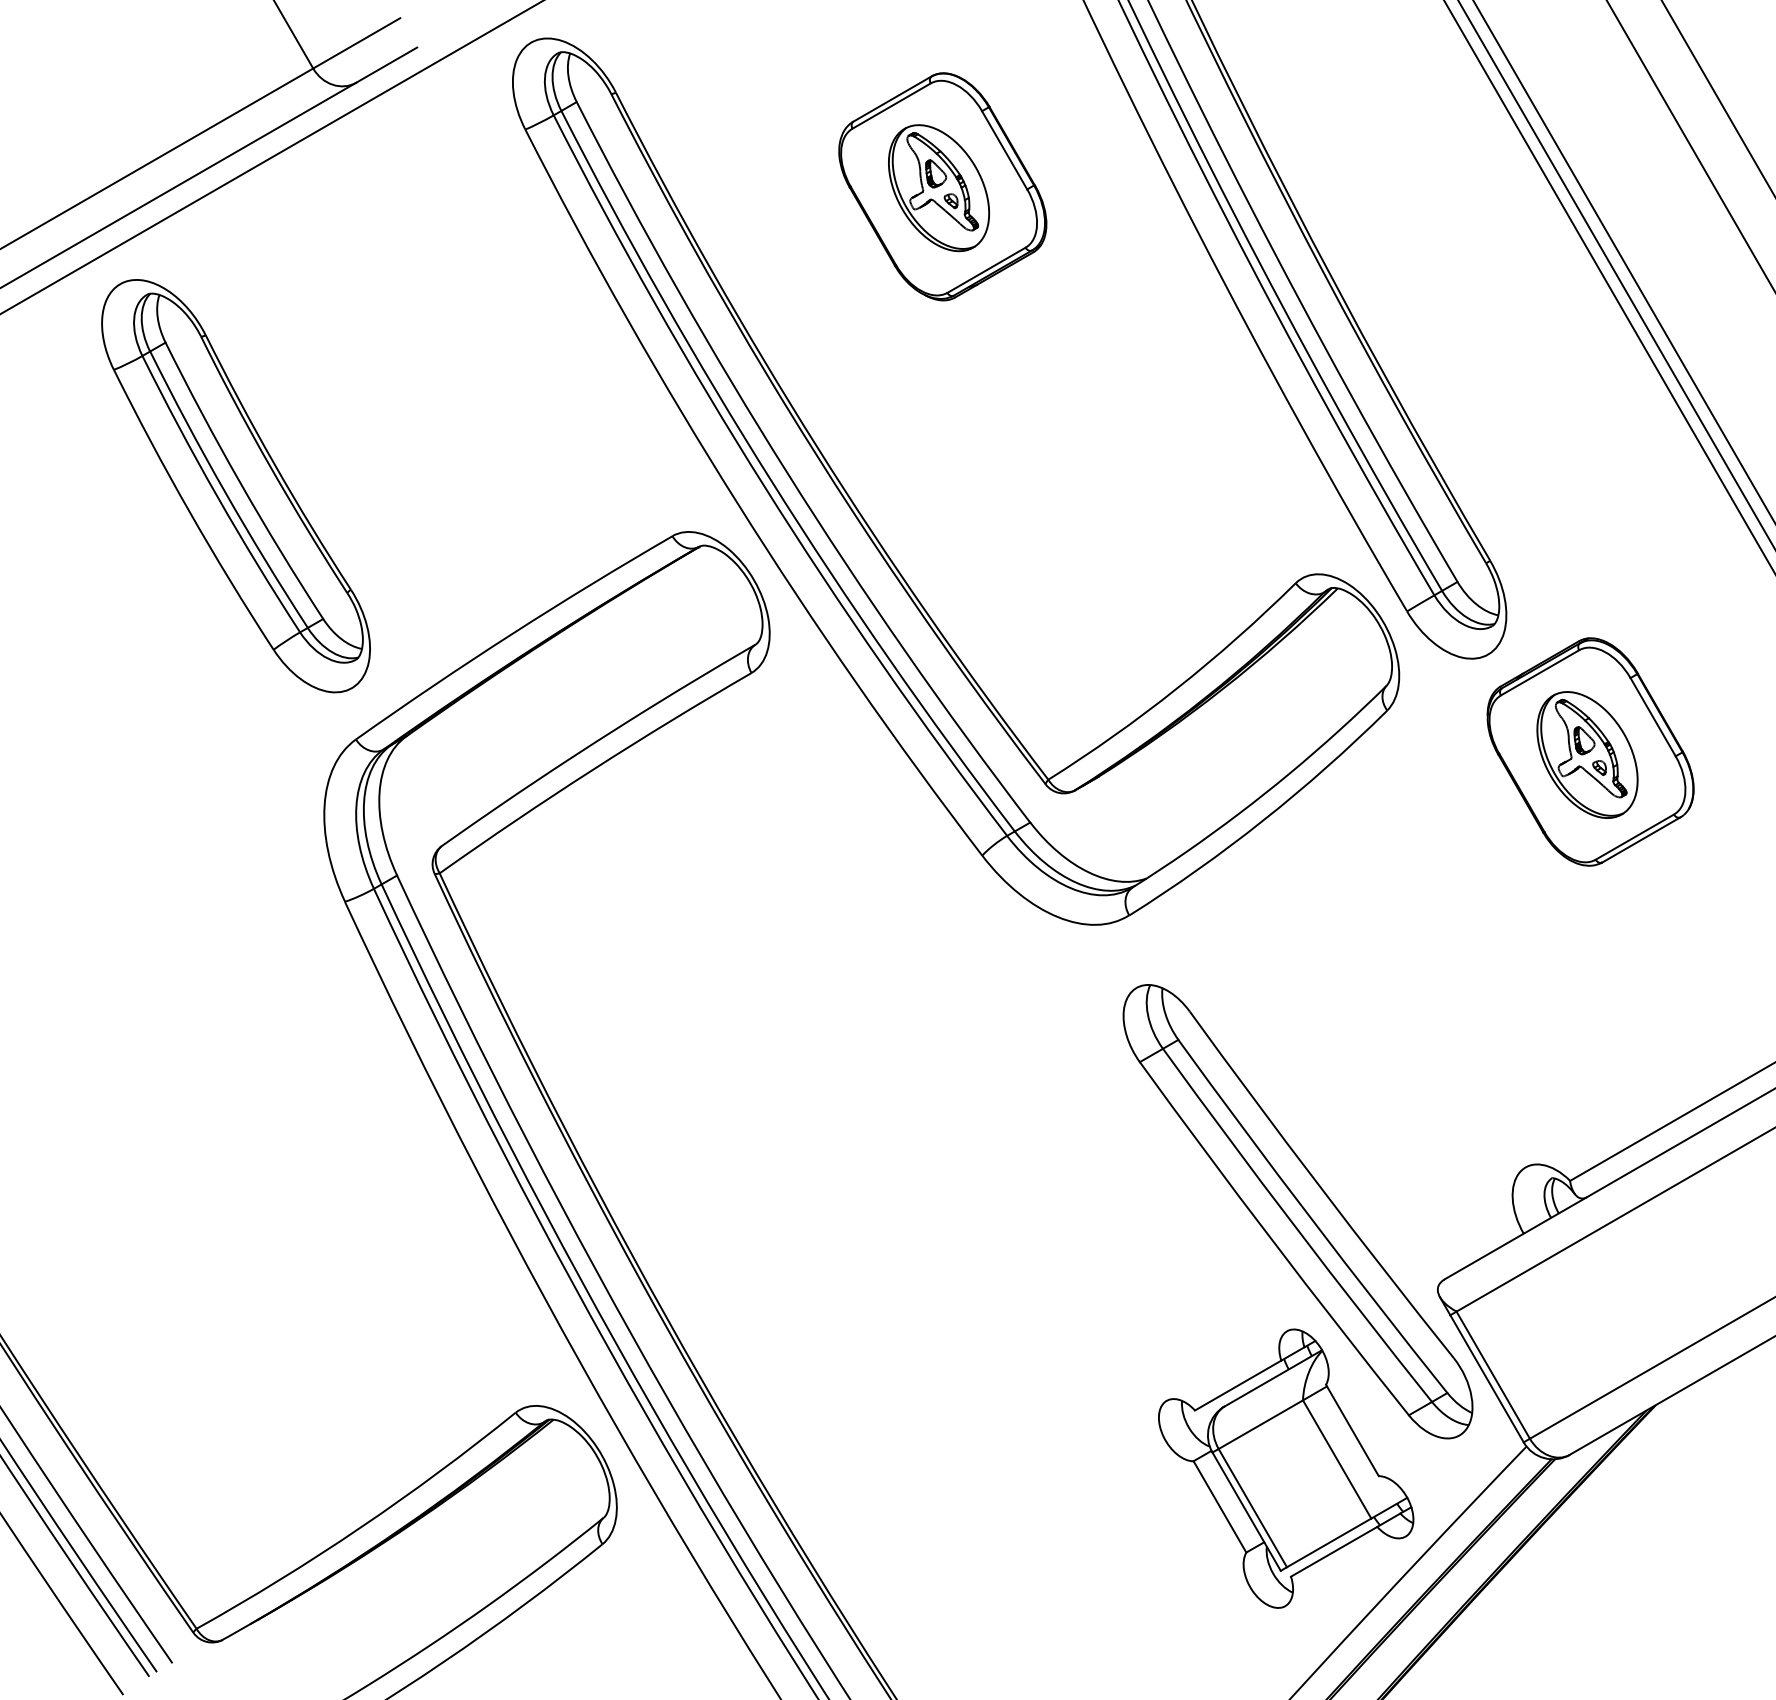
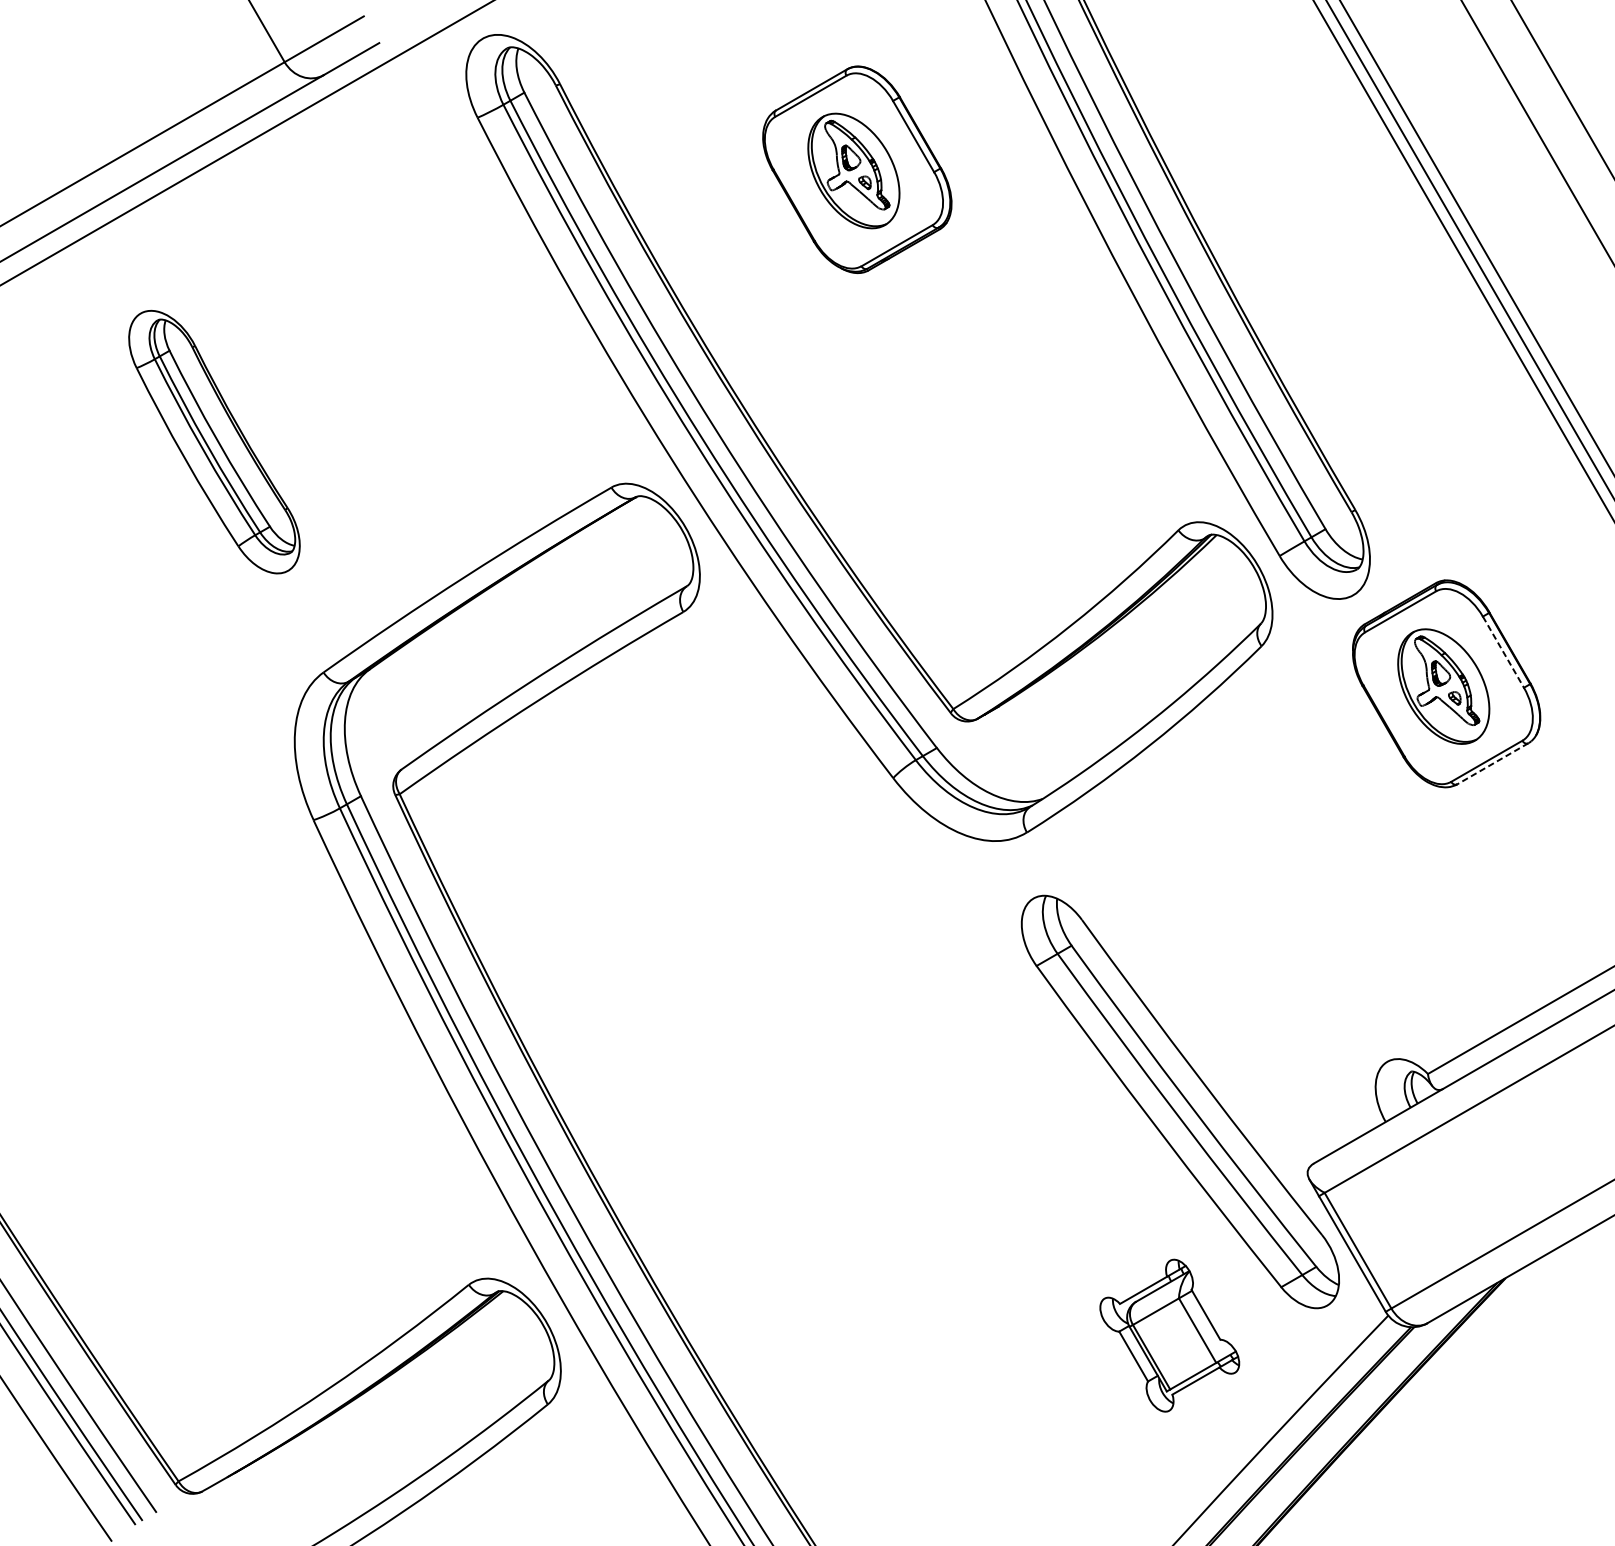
part: (235, 486) -> (213, 442), size x0.7
line: (1653, 717) -> (1503, 652), solid -> dashed
line: (1641, 840) -> (1492, 764), solid -> dashed
part: (1286, 1468) -> (1169, 1335), size x0.6

